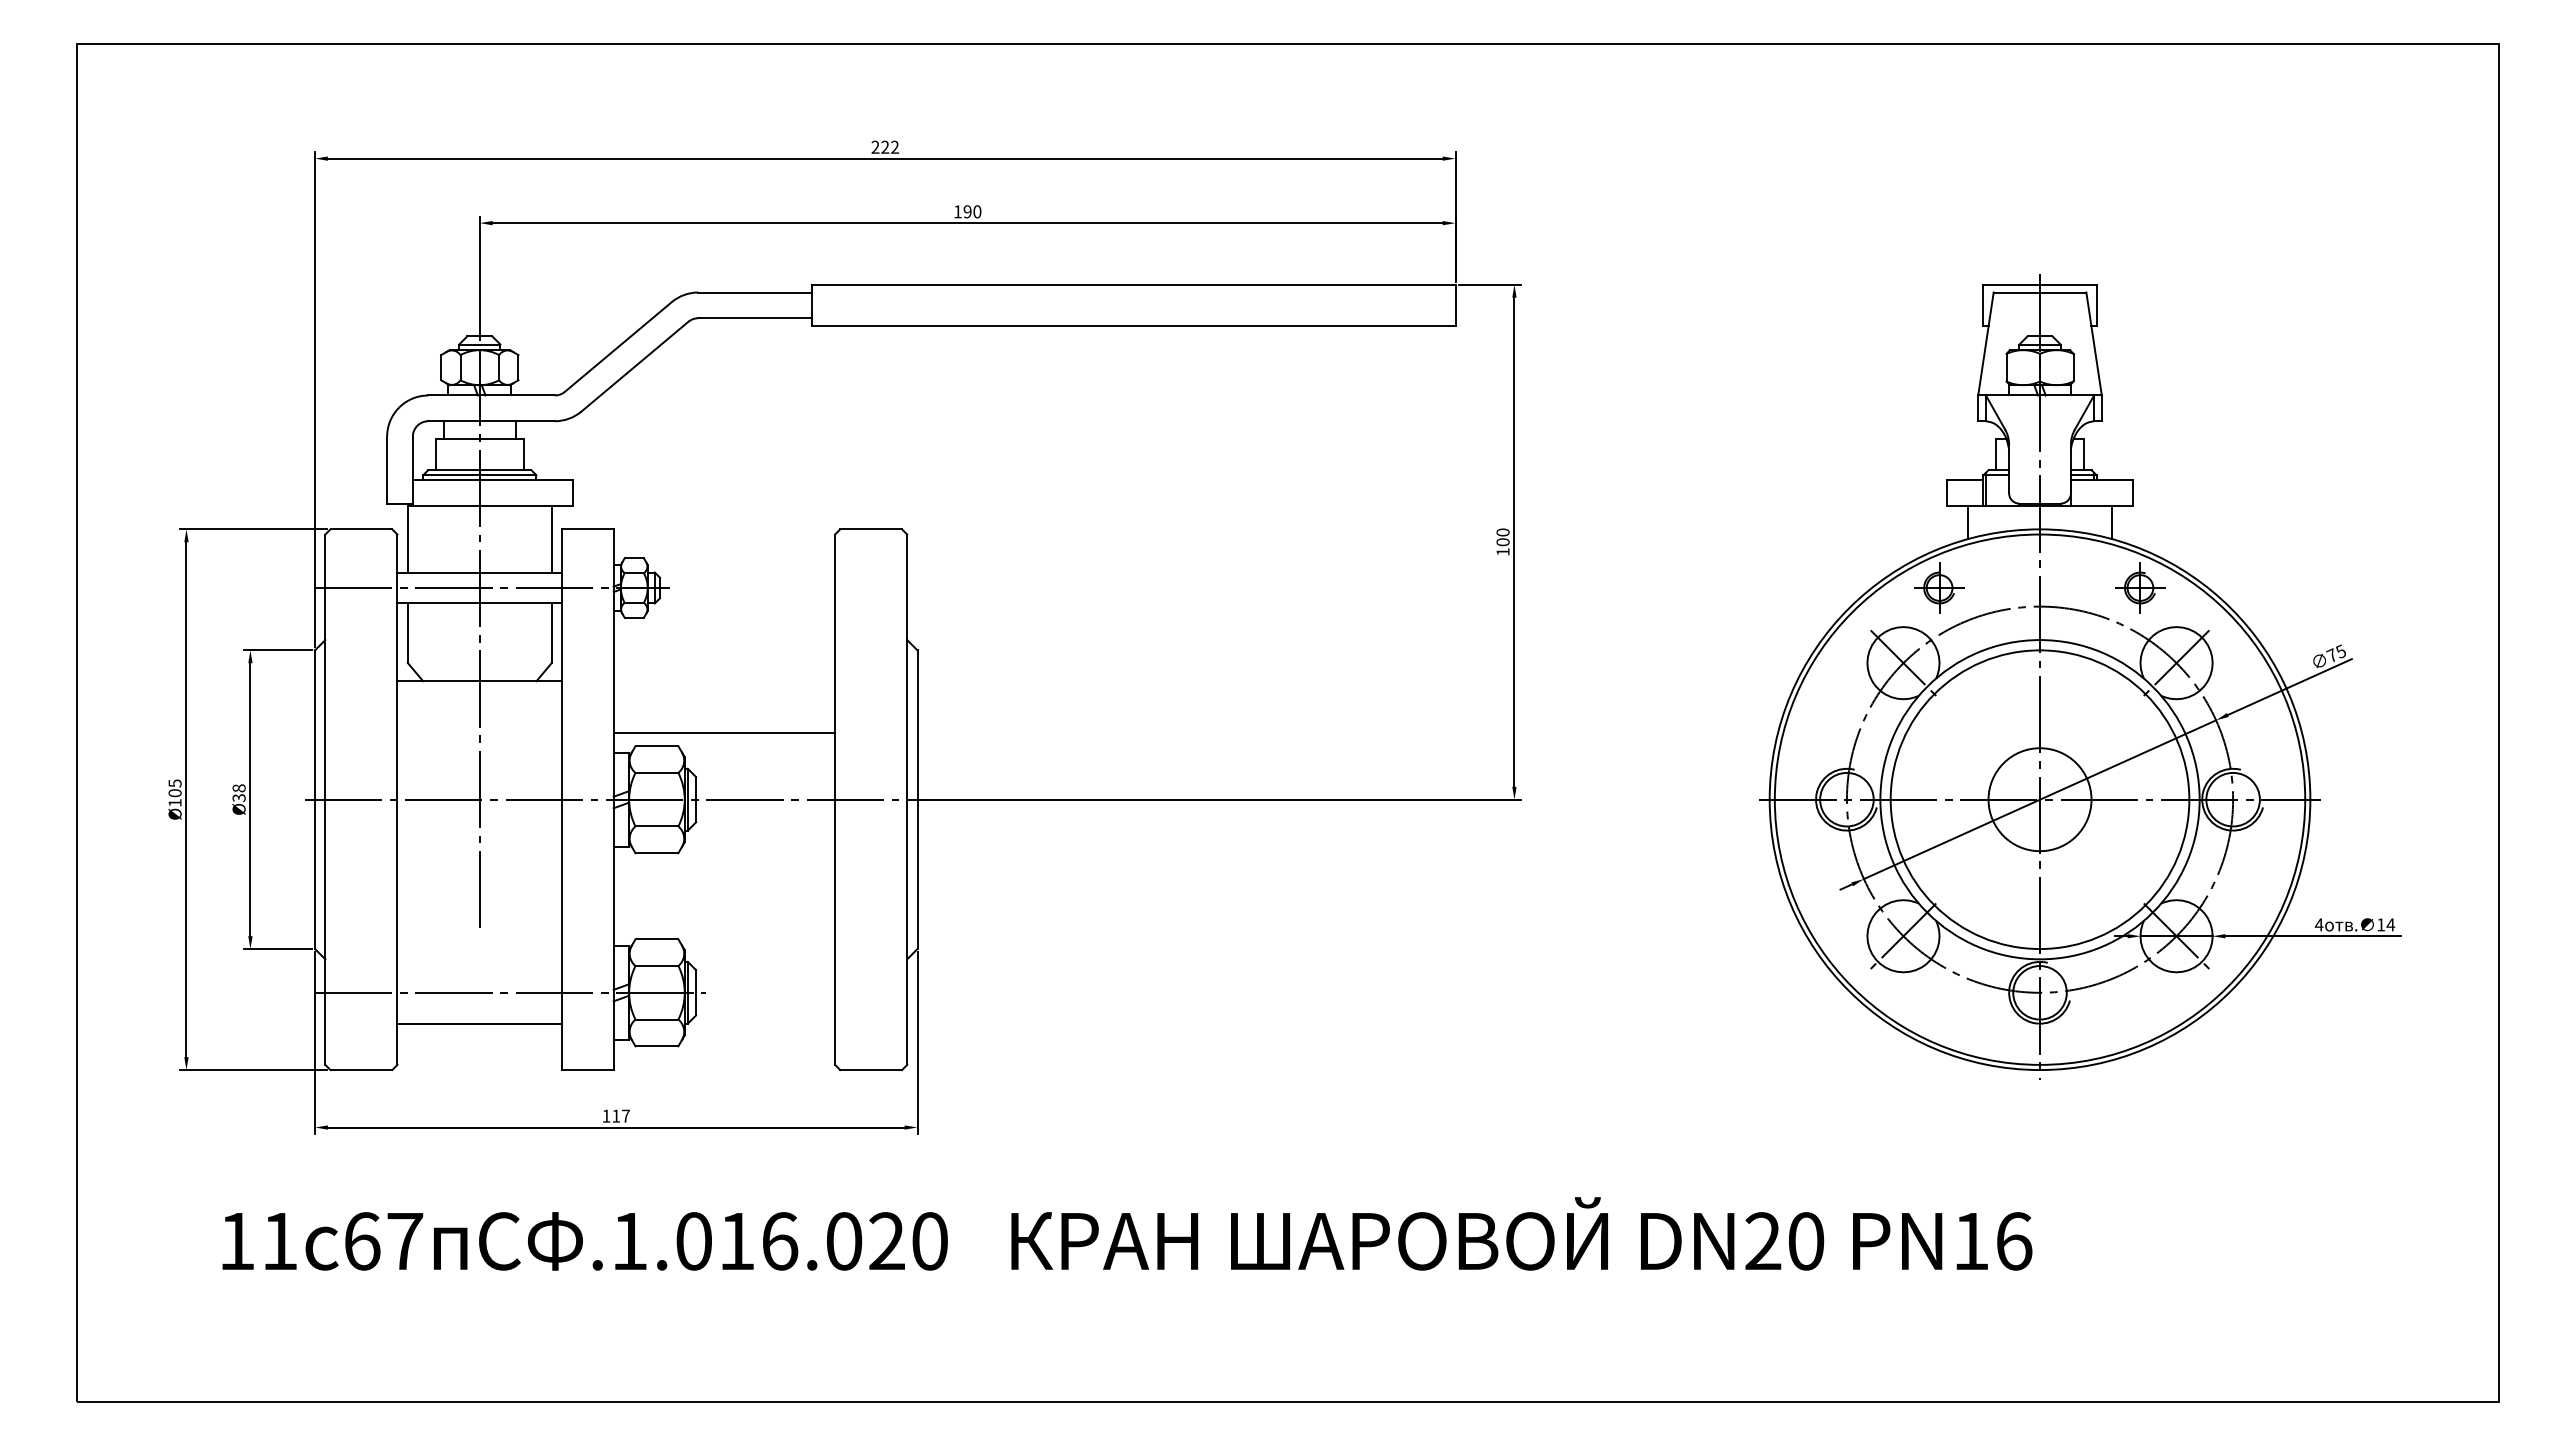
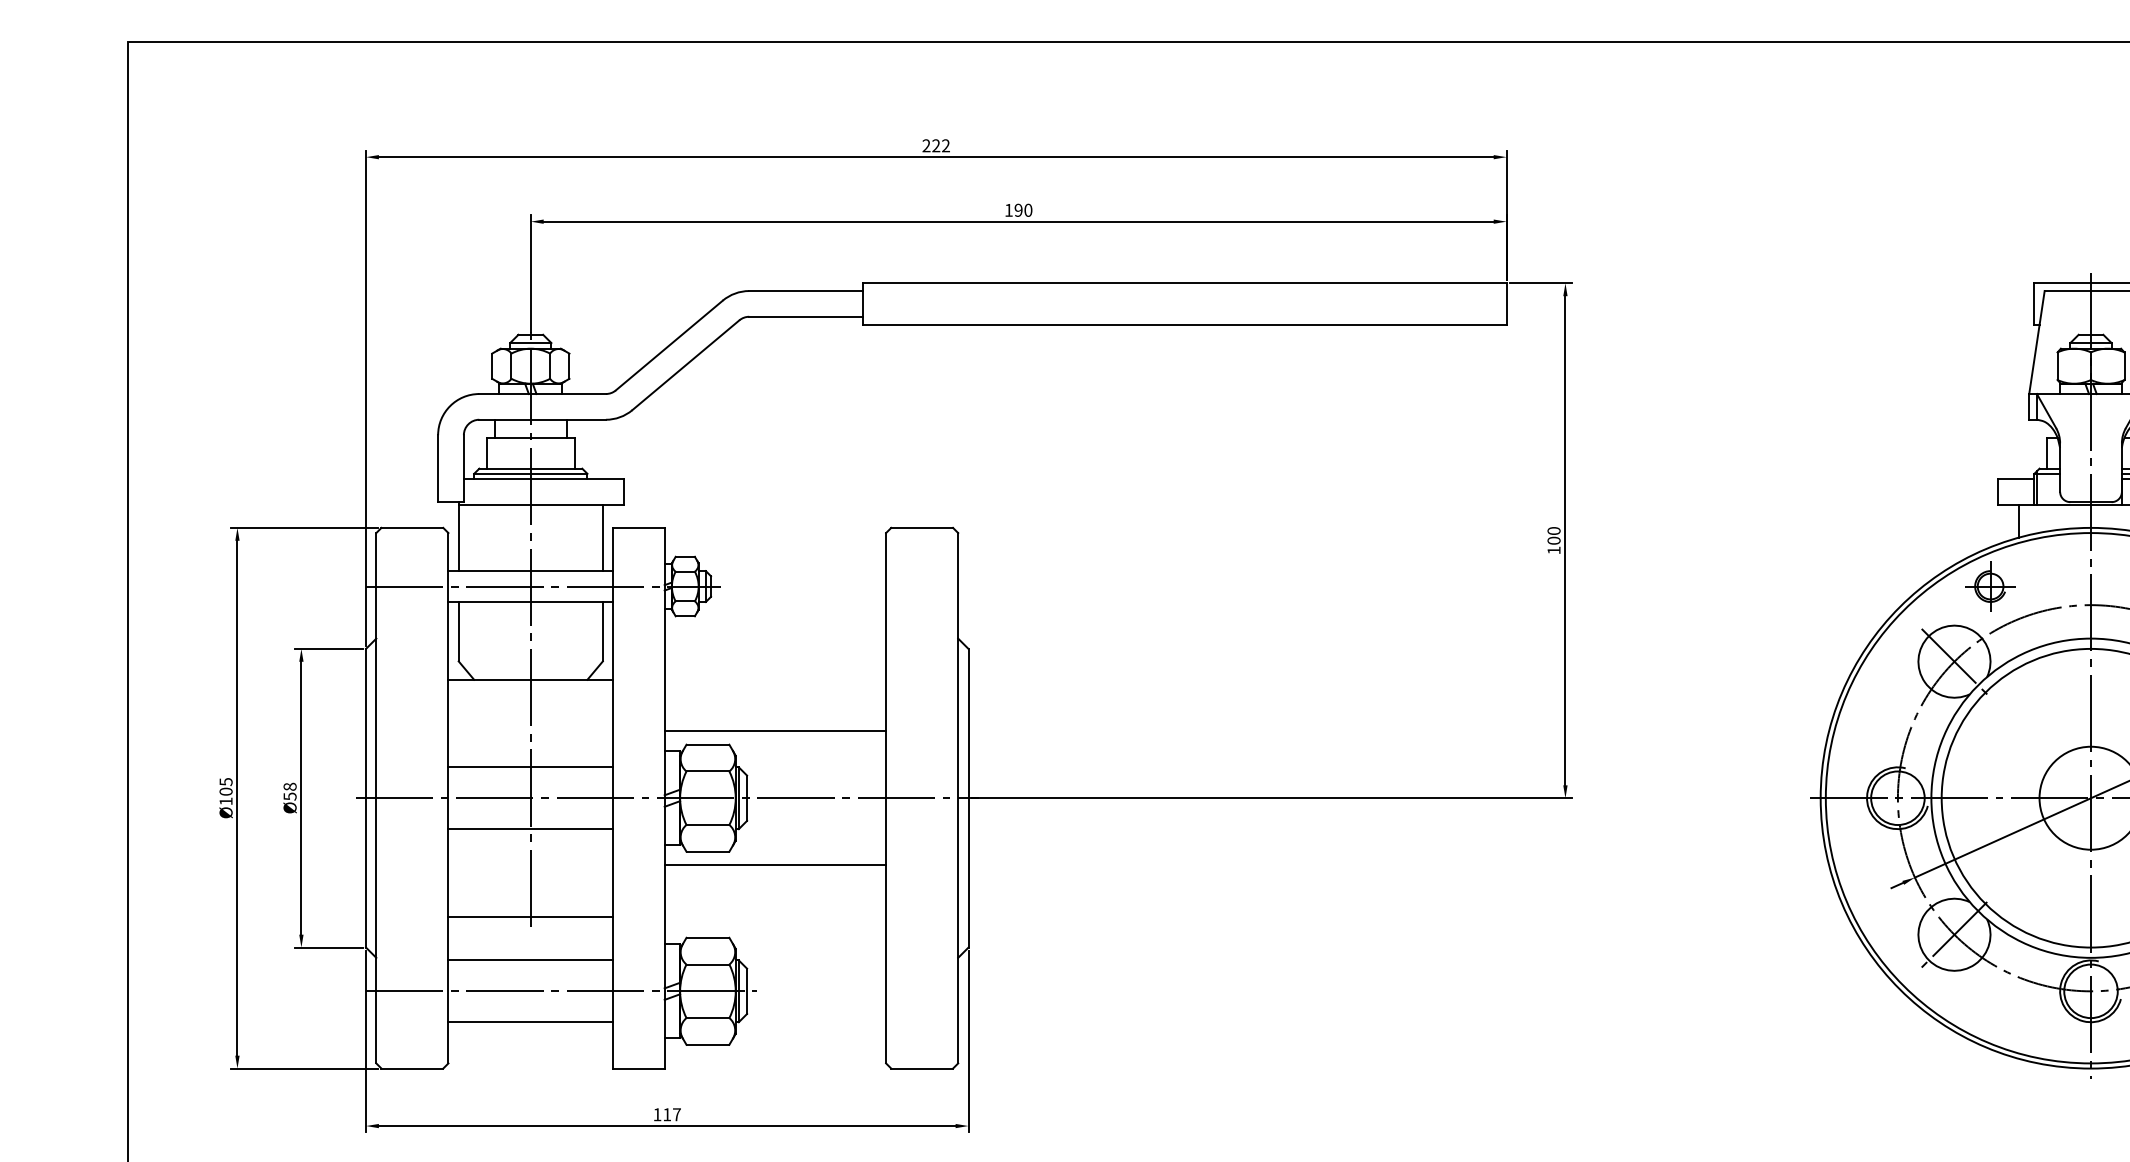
line: (479, 768) -> (530, 767), added
text: (238, 797) -> (289, 796), Ø38 -> Ø58
line: (479, 830) -> (530, 829), added
line: (724, 866) -> (775, 865), added
line: (479, 918) -> (530, 917), added
line: (479, 961) -> (530, 960), added

